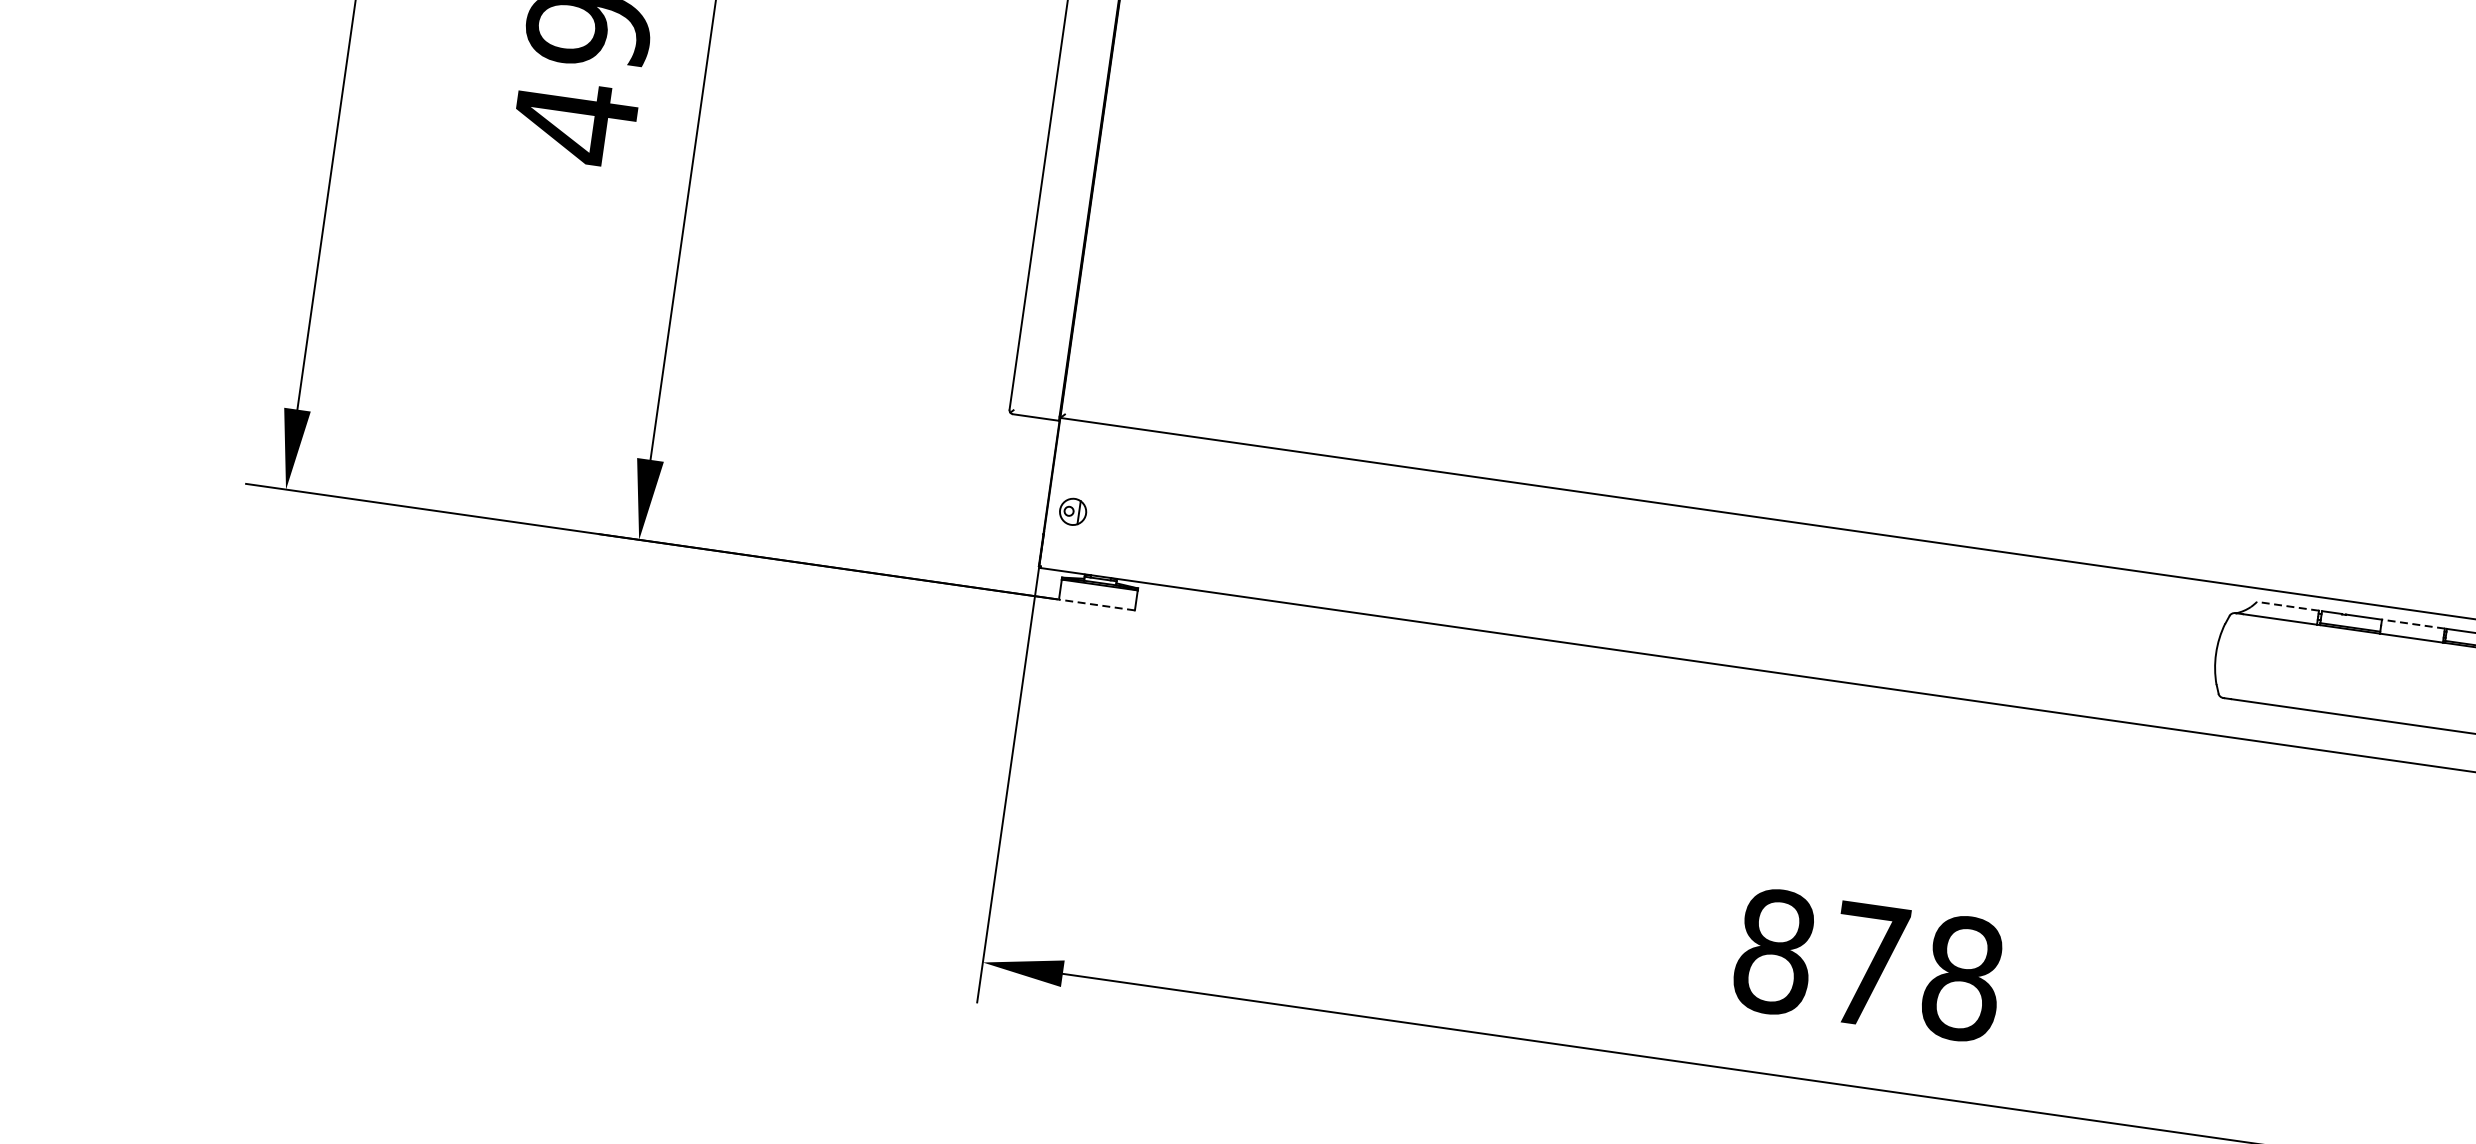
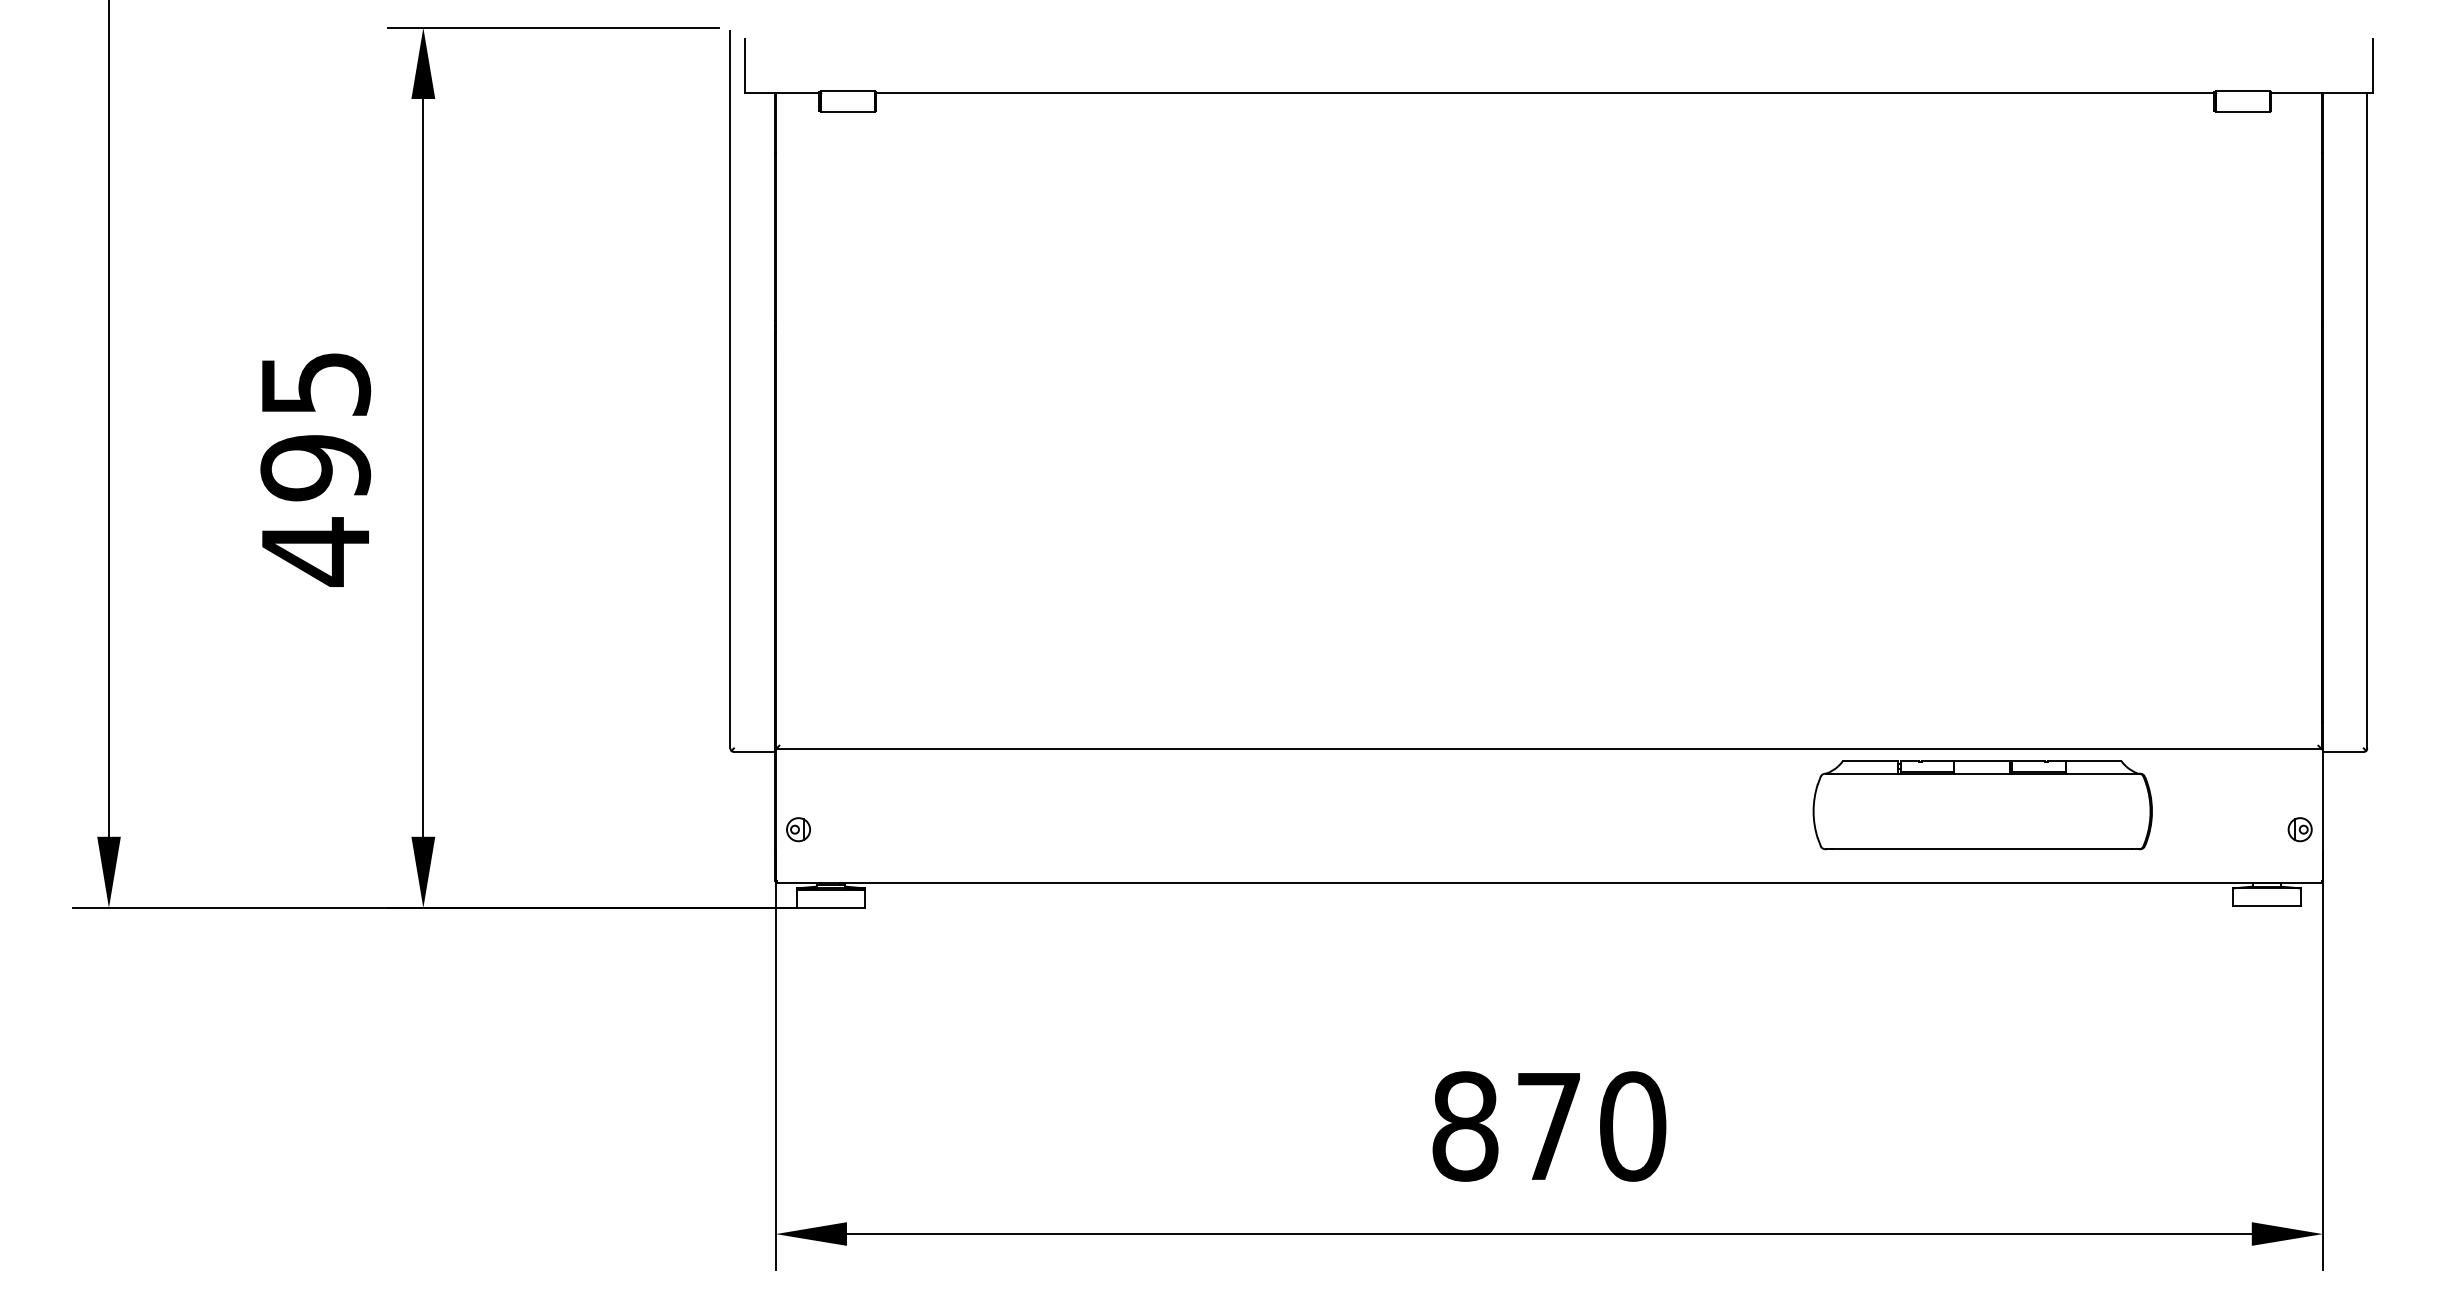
line: (1096, 604) -> (830, 907), dashed -> solid
line: (2287, 606) -> (1870, 761), dashed -> solid
line: (2412, 624) -> (1981, 761), dashed -> solid
text: (1963, 978) -> (1633, 1126), 878 -> 870

